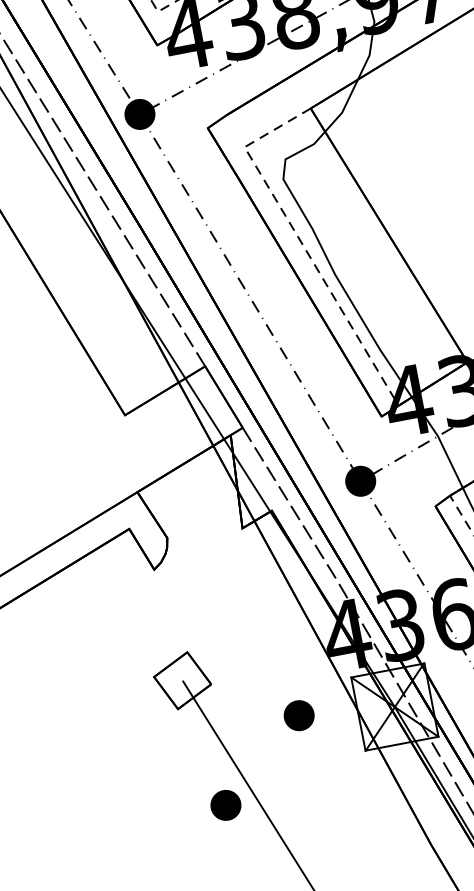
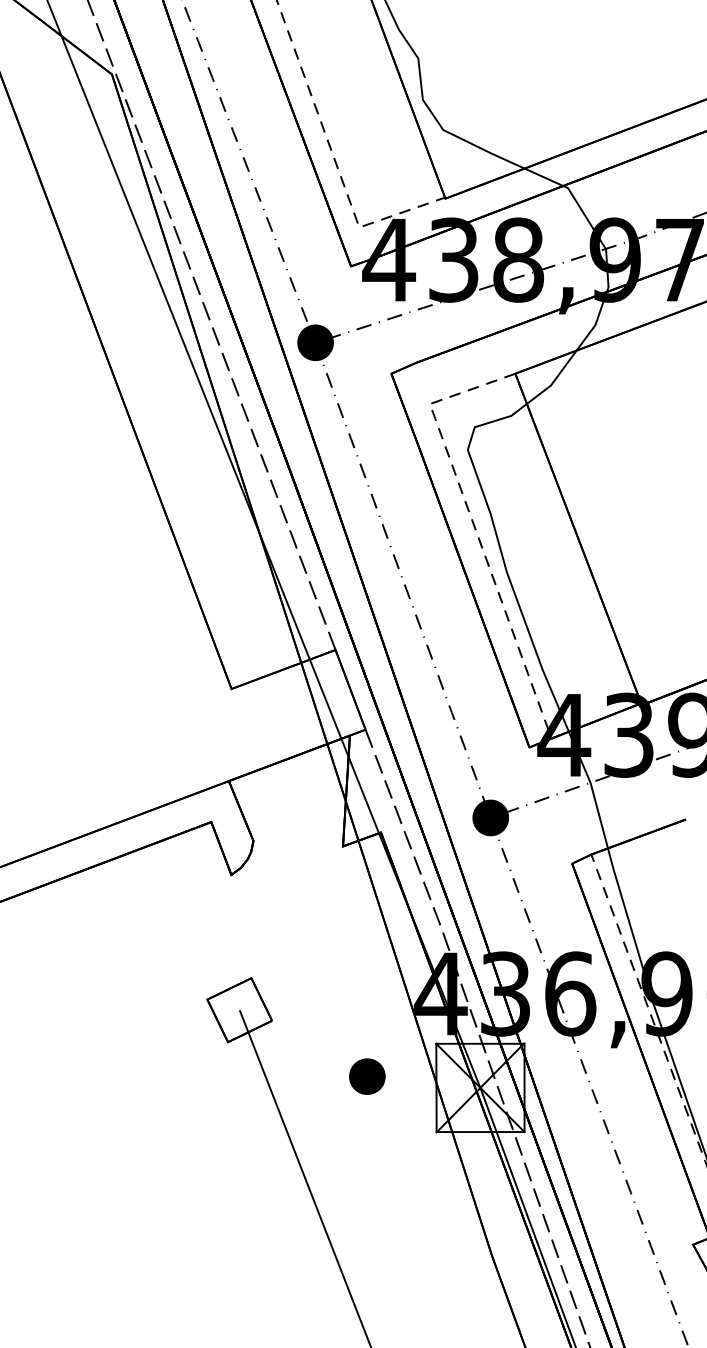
part: (226, 805) -> (262, 1164), removed

